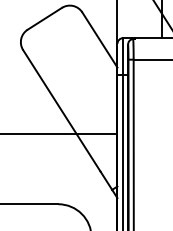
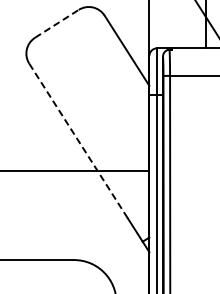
line: (44, 18) -> (56, 23), solid -> dashed
line: (61, 111) -> (78, 141), solid -> dashed

